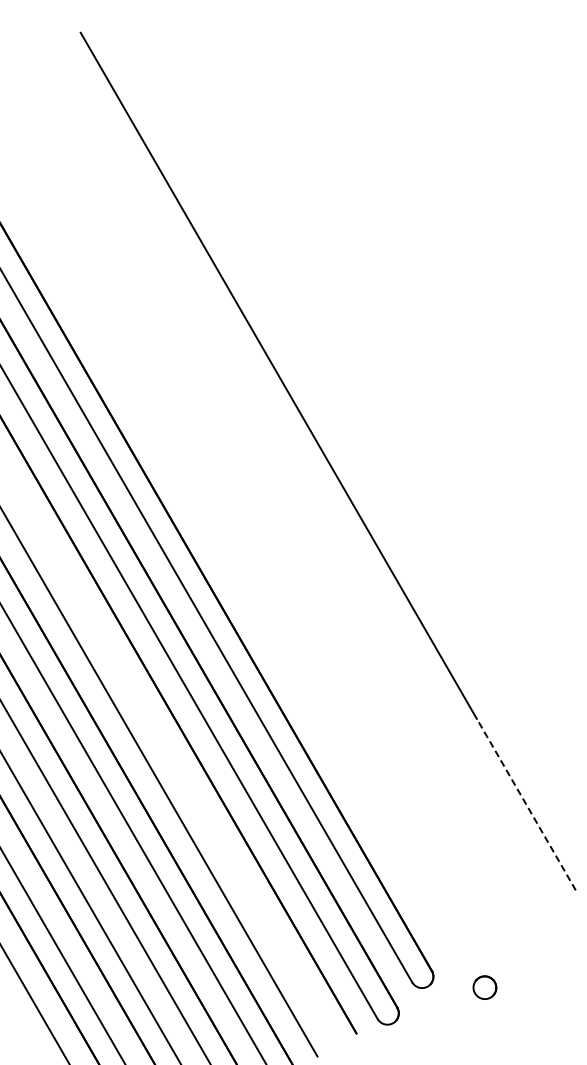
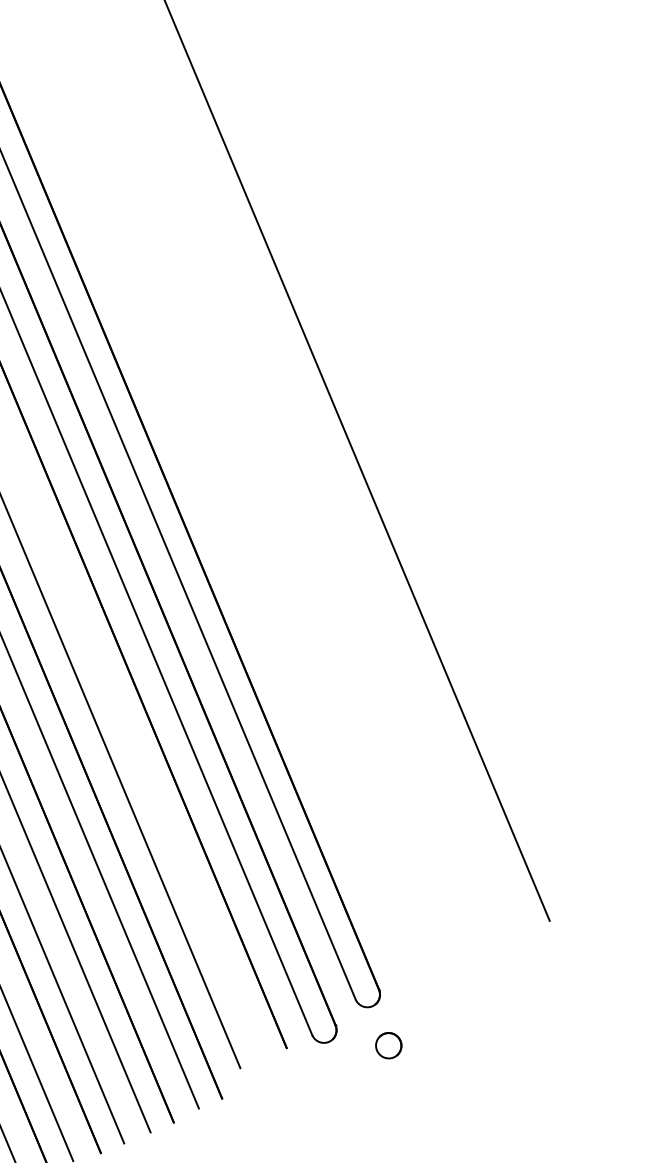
line: (526, 805) -> (507, 820), dashed -> solid
part: (484, 987) -> (388, 1045), moved

